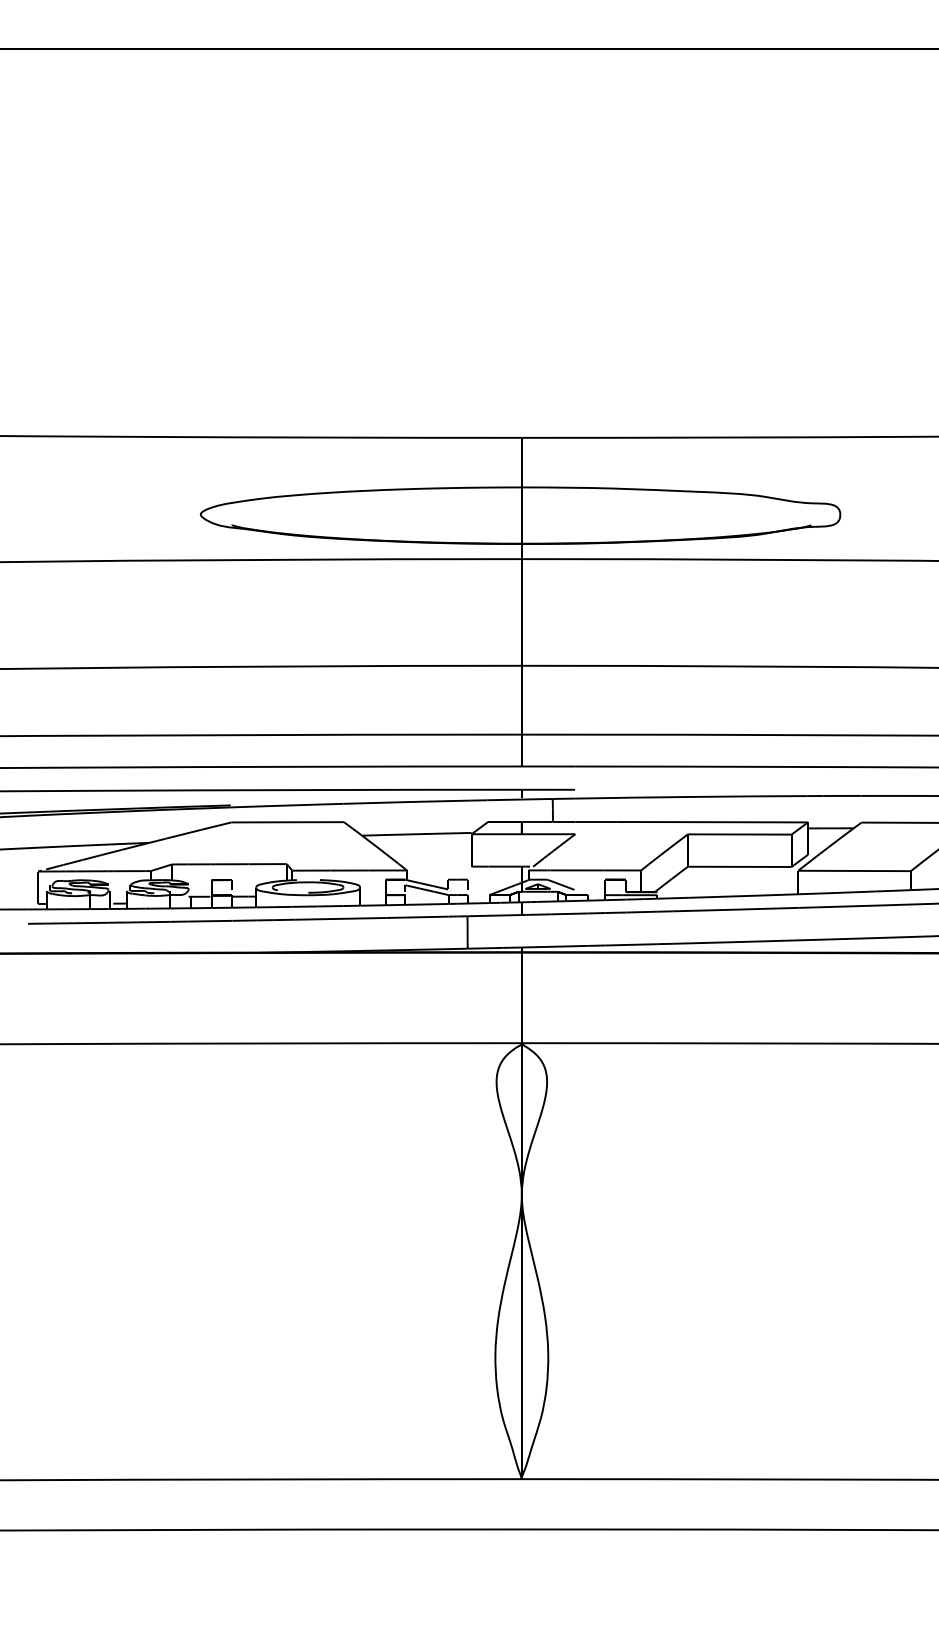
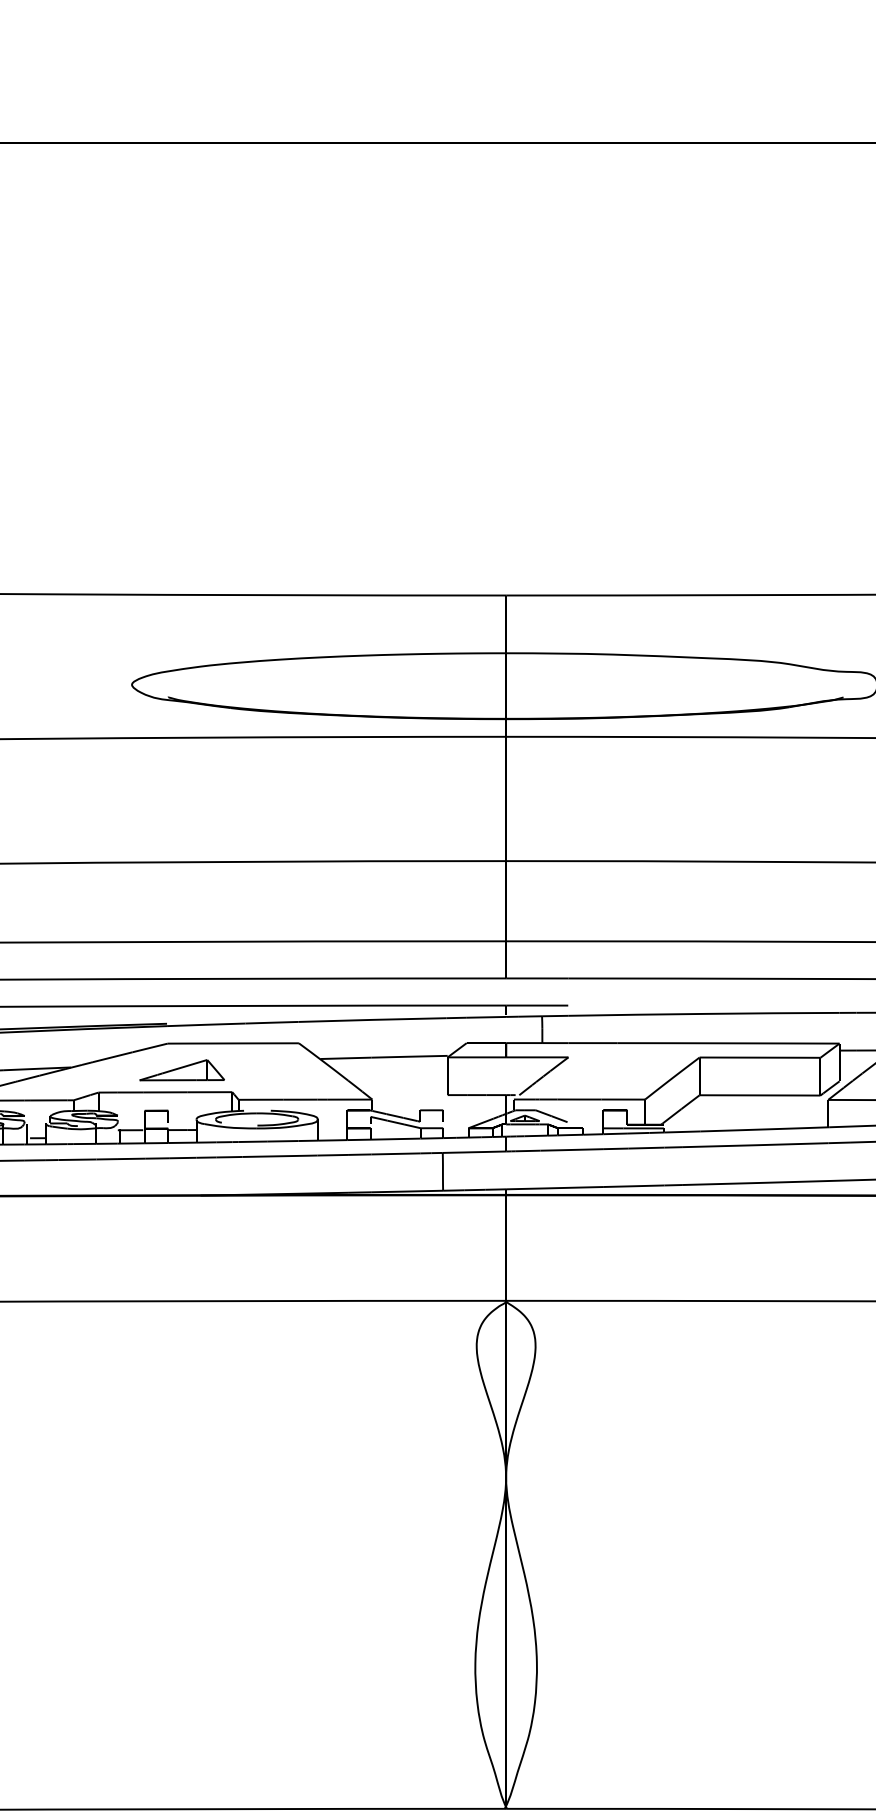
part: (243, 844) -> (181, 1069), added

